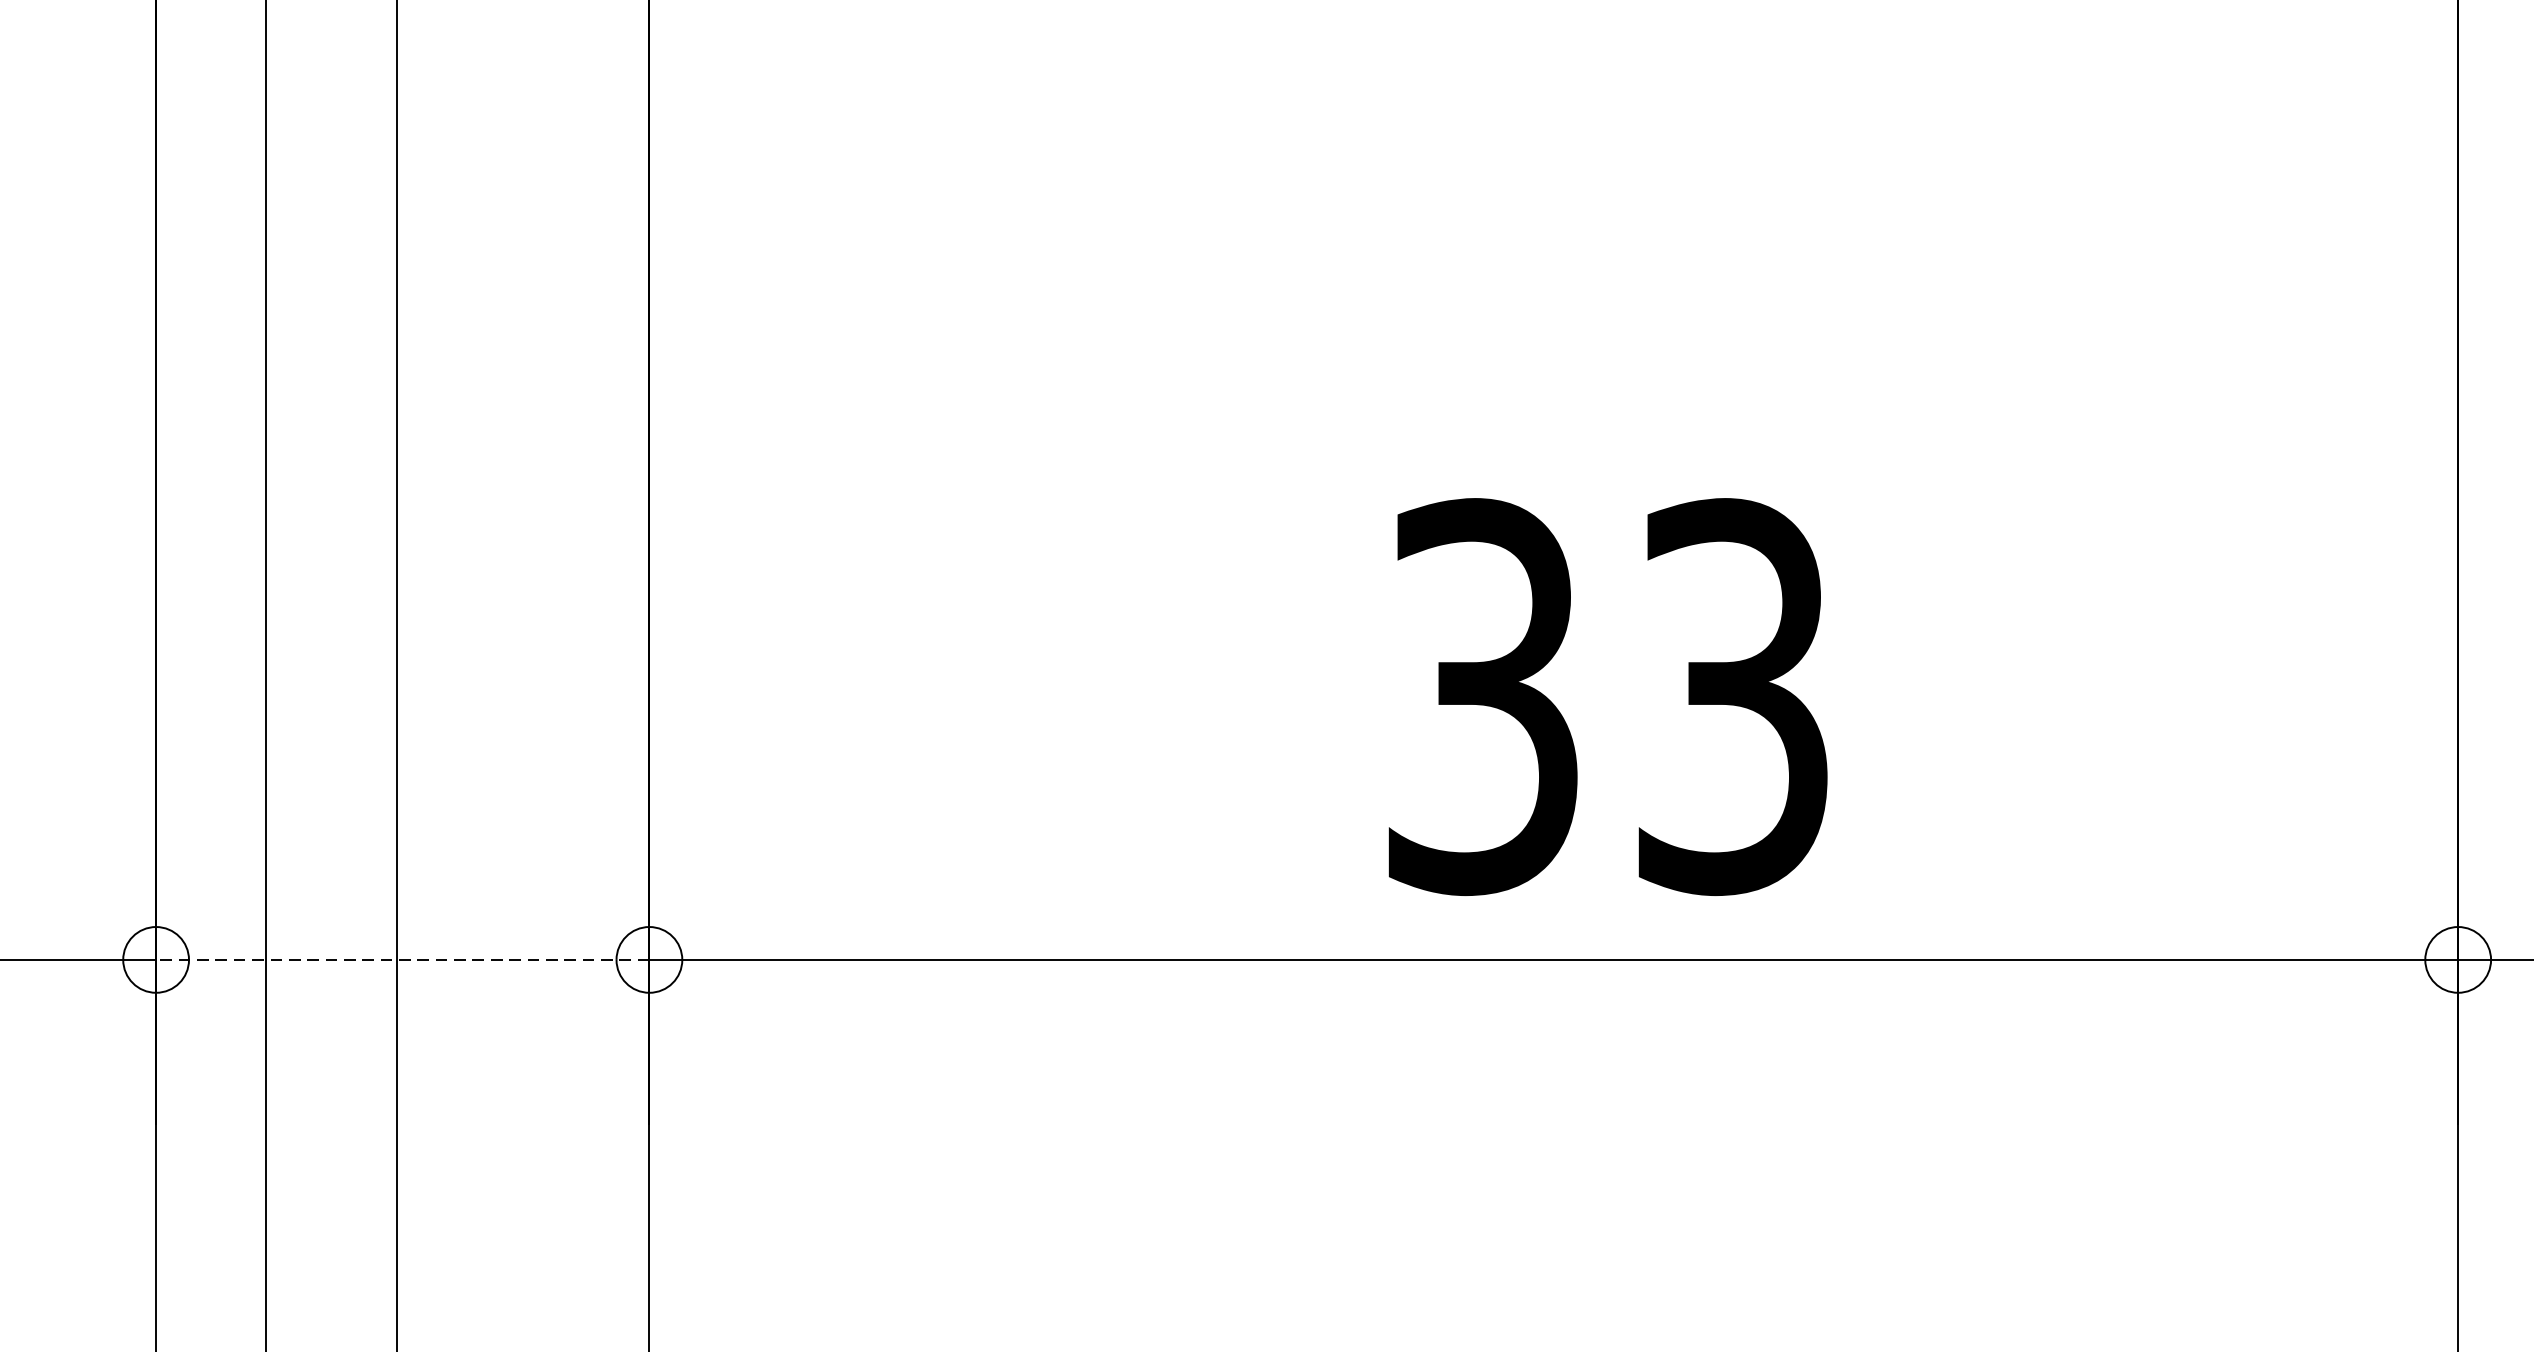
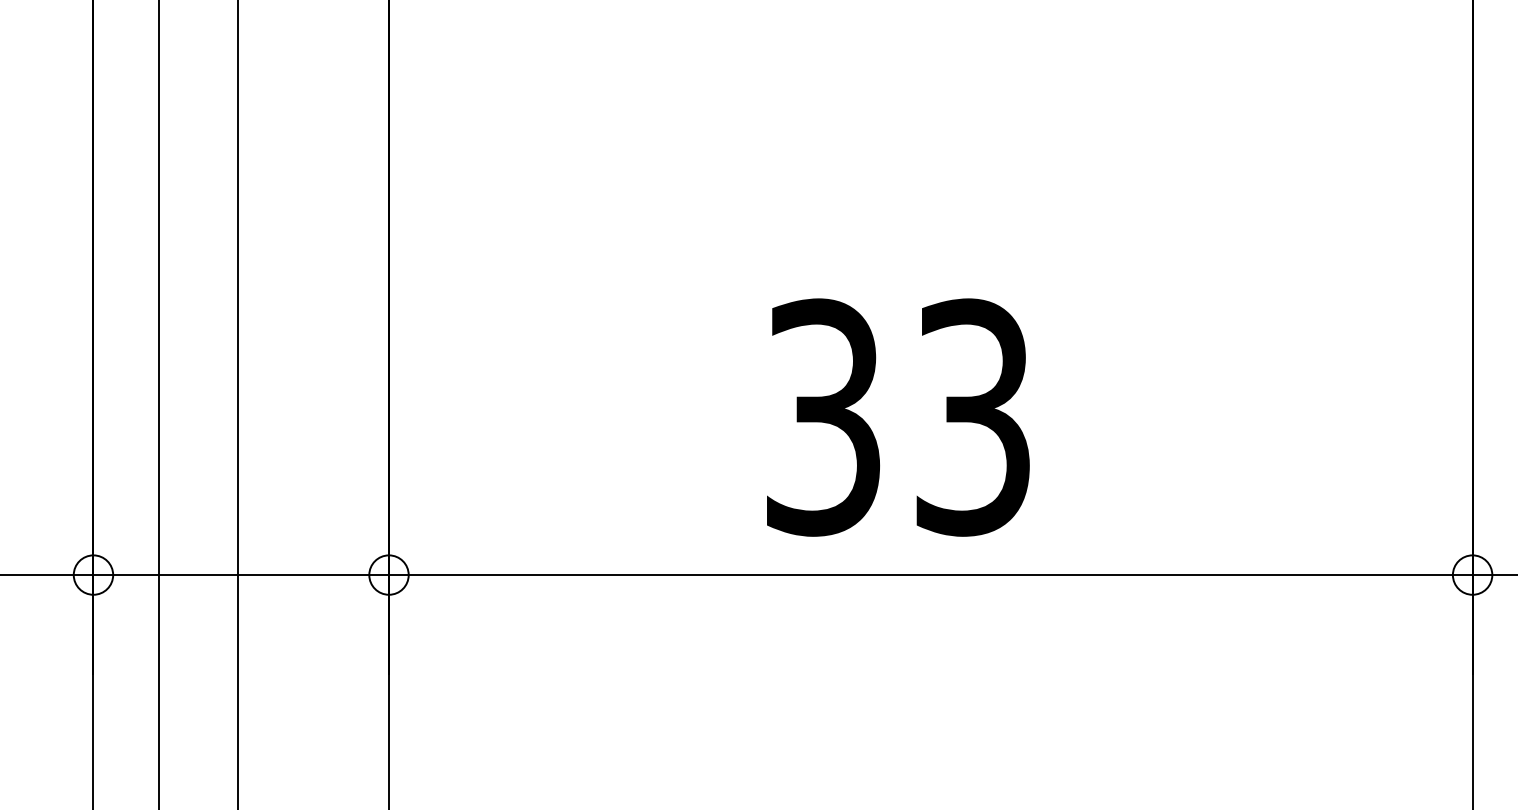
text: (1608, 696) -> (898, 417), moved
line: (403, 960) -> (241, 575), dashed -> solid

